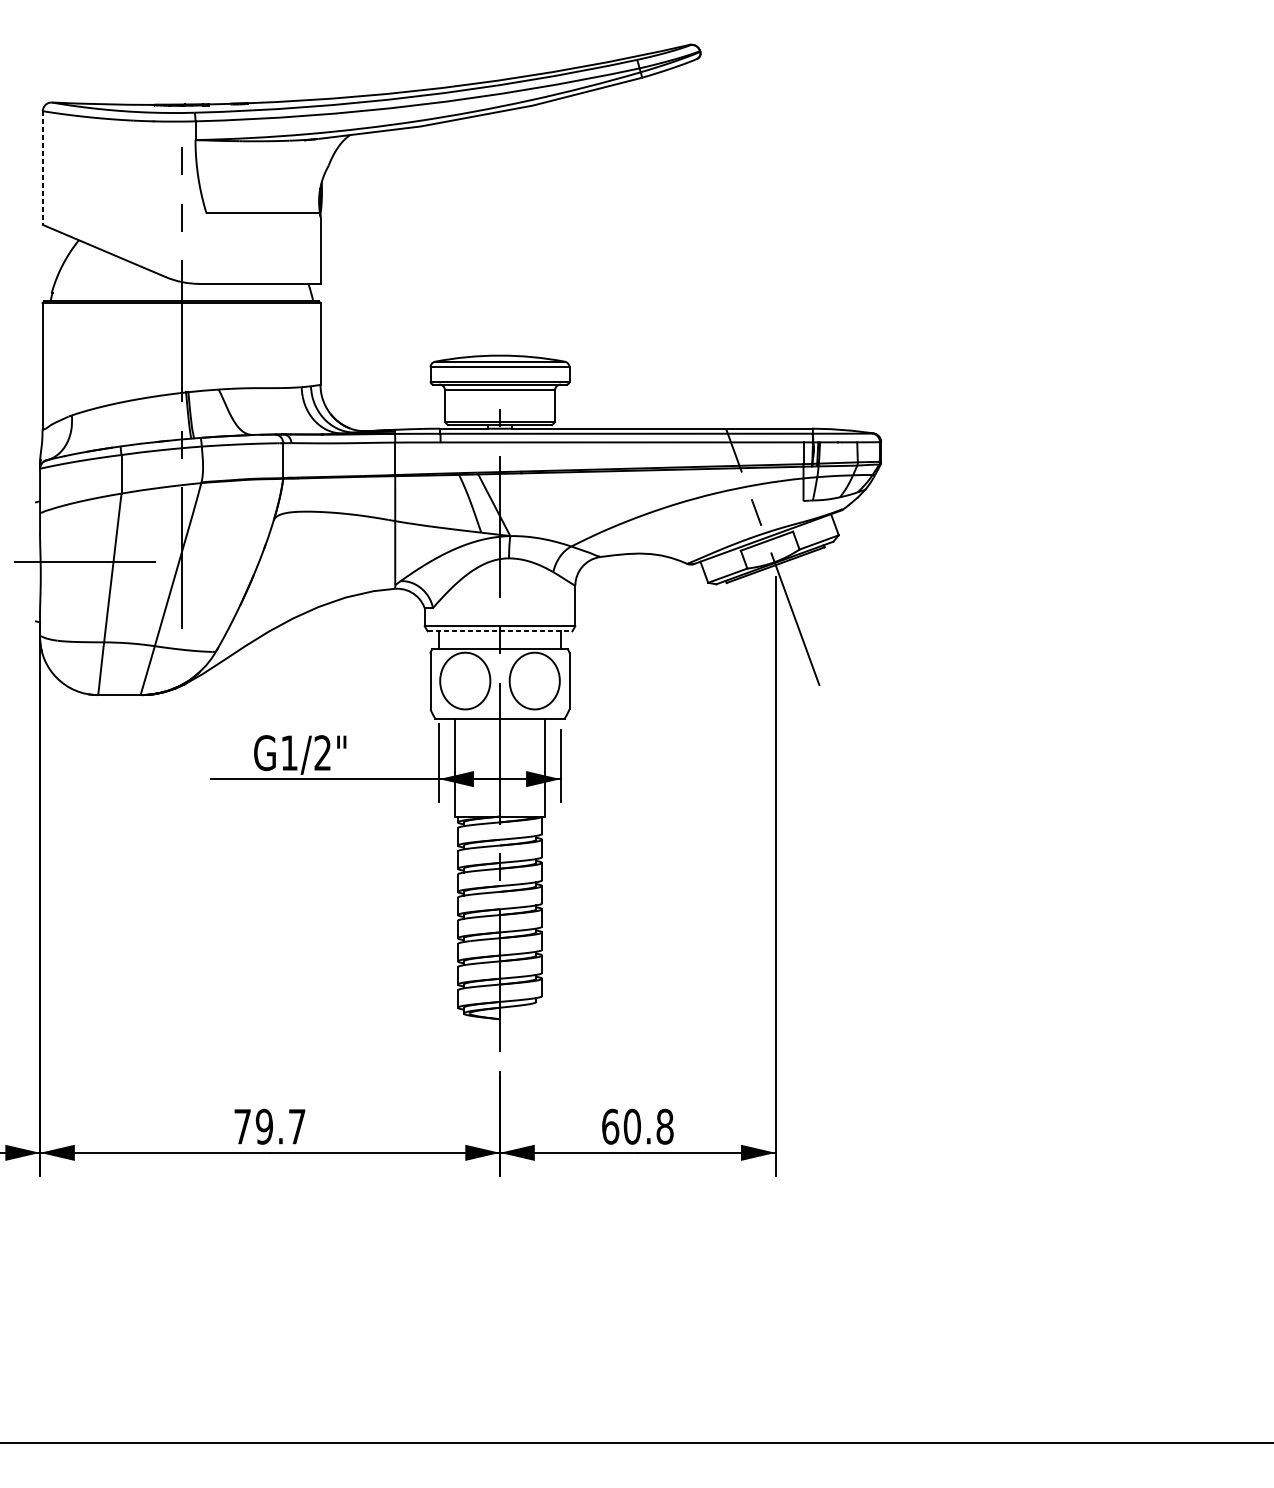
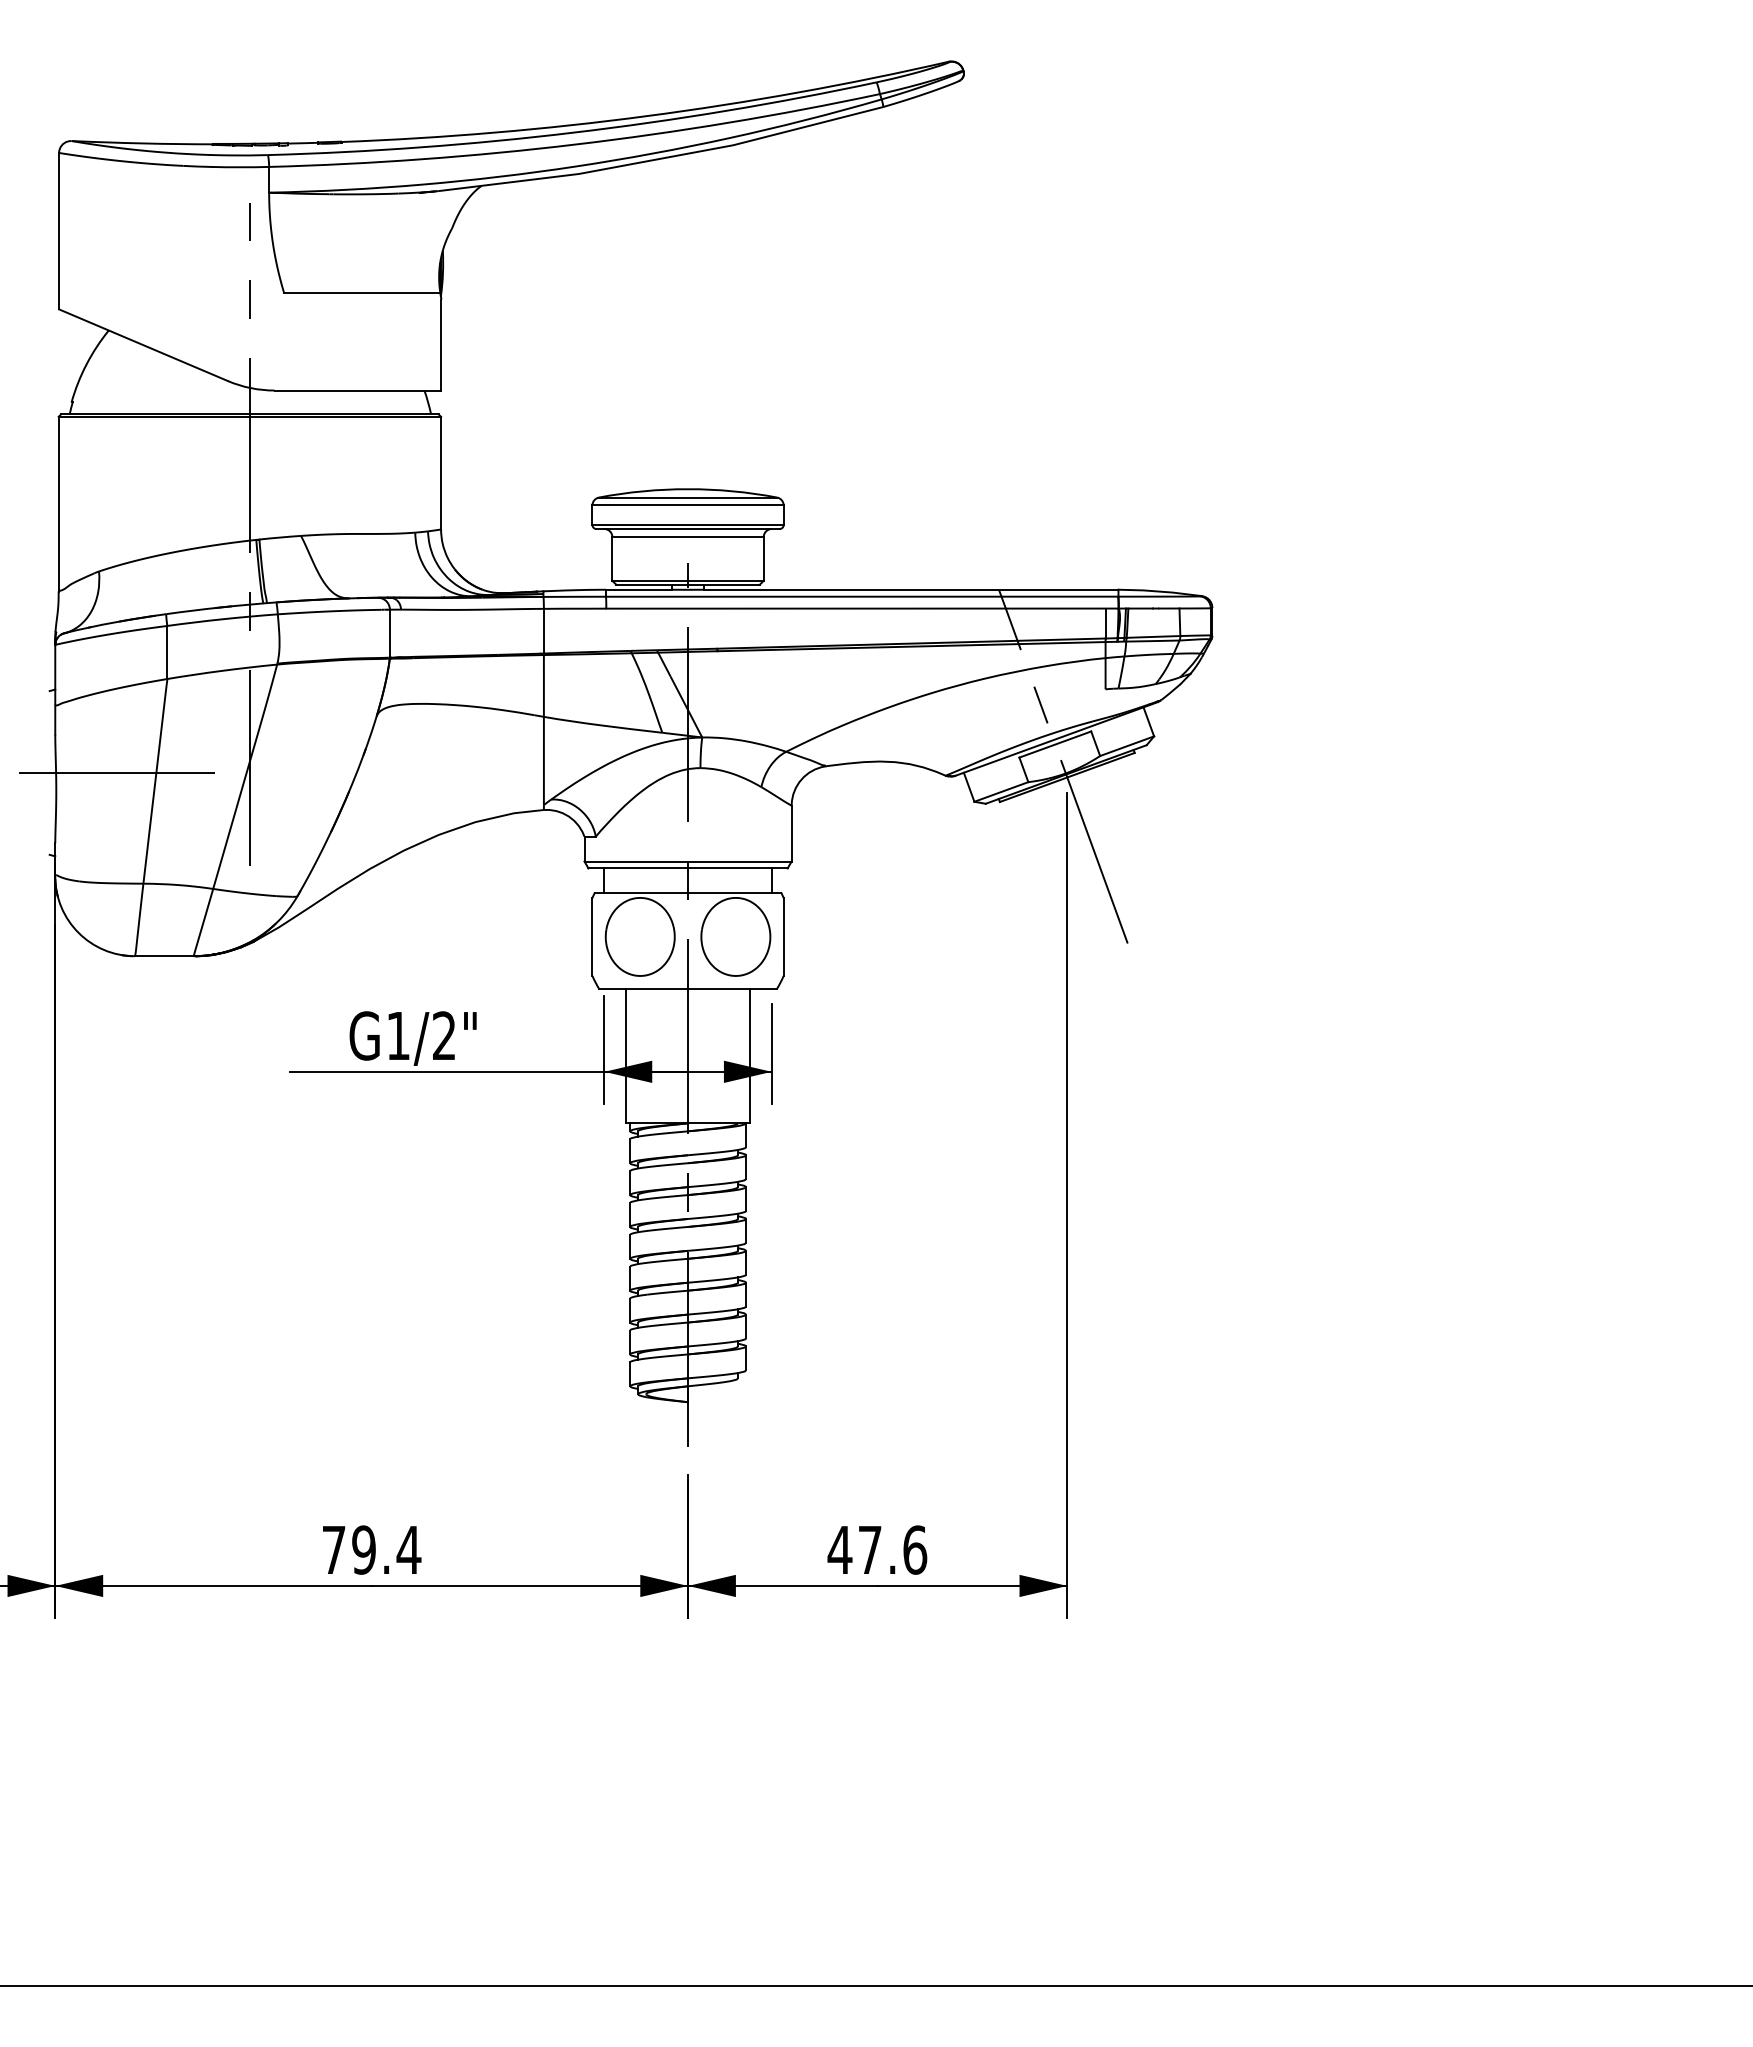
line: (43, 168) -> (59, 231), dashed -> solid
line: (500, 631) -> (688, 868), dashed -> solid
text: (296, 1126) -> (408, 1549), 79.7 -> 79.4
text: (637, 1126) -> (877, 1549), 60.8 -> 47.6

